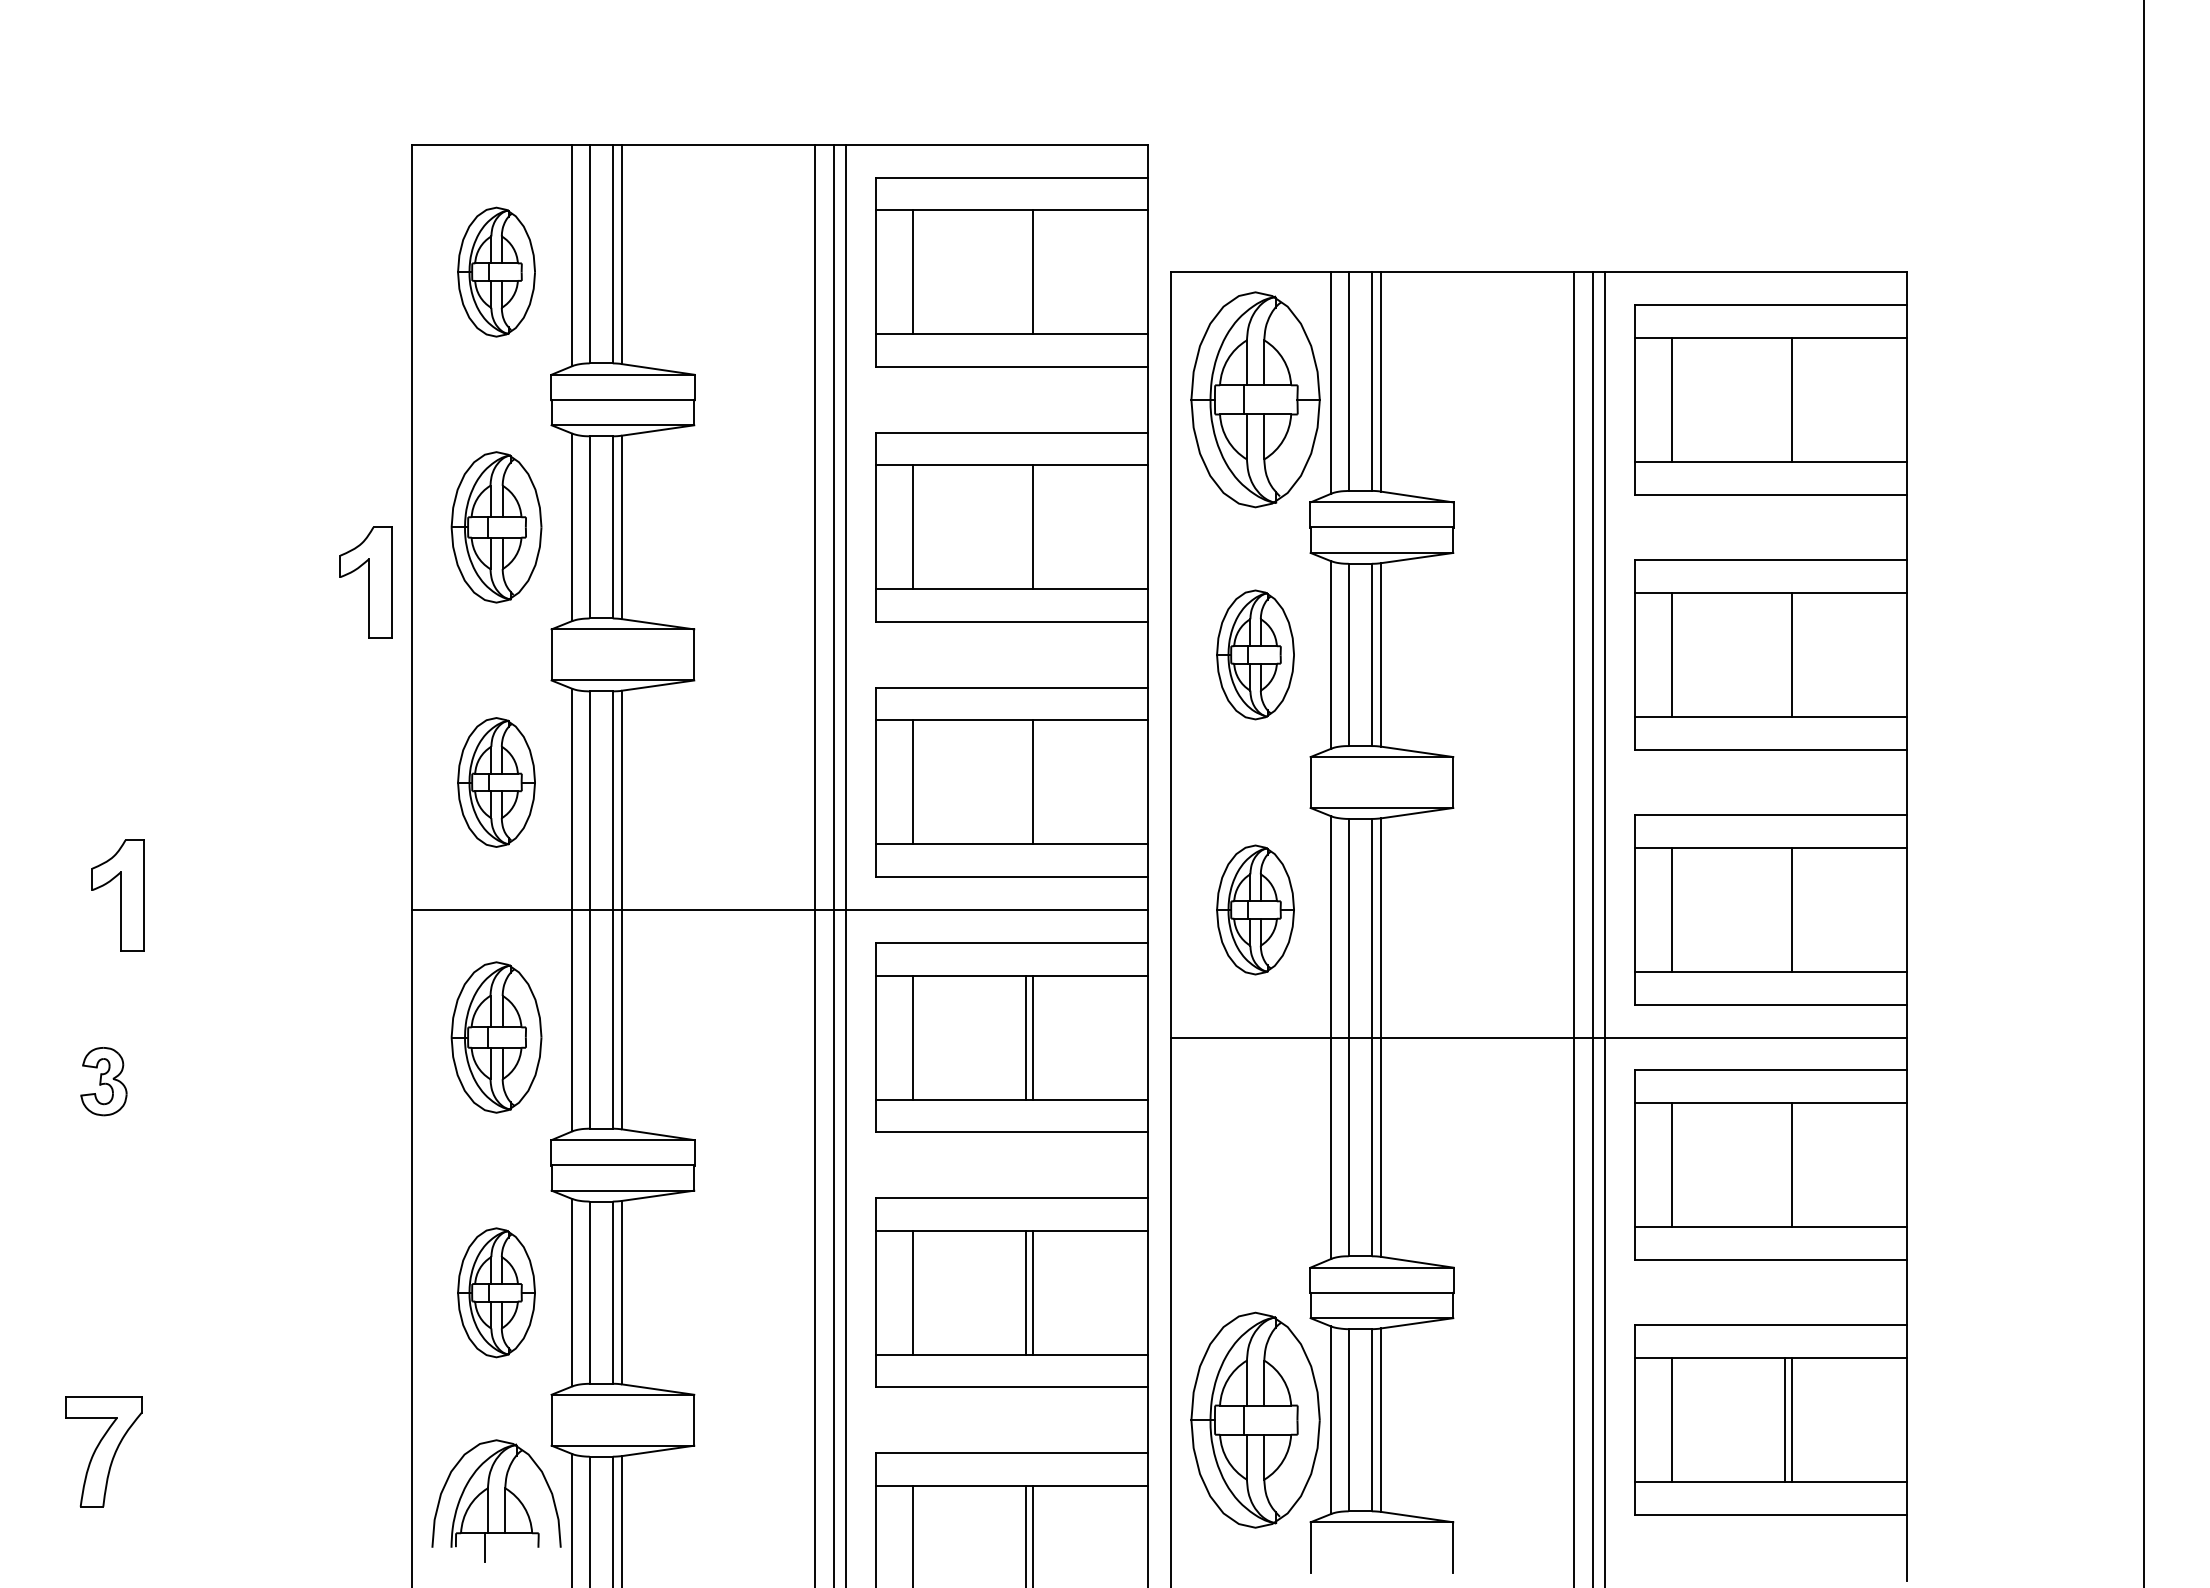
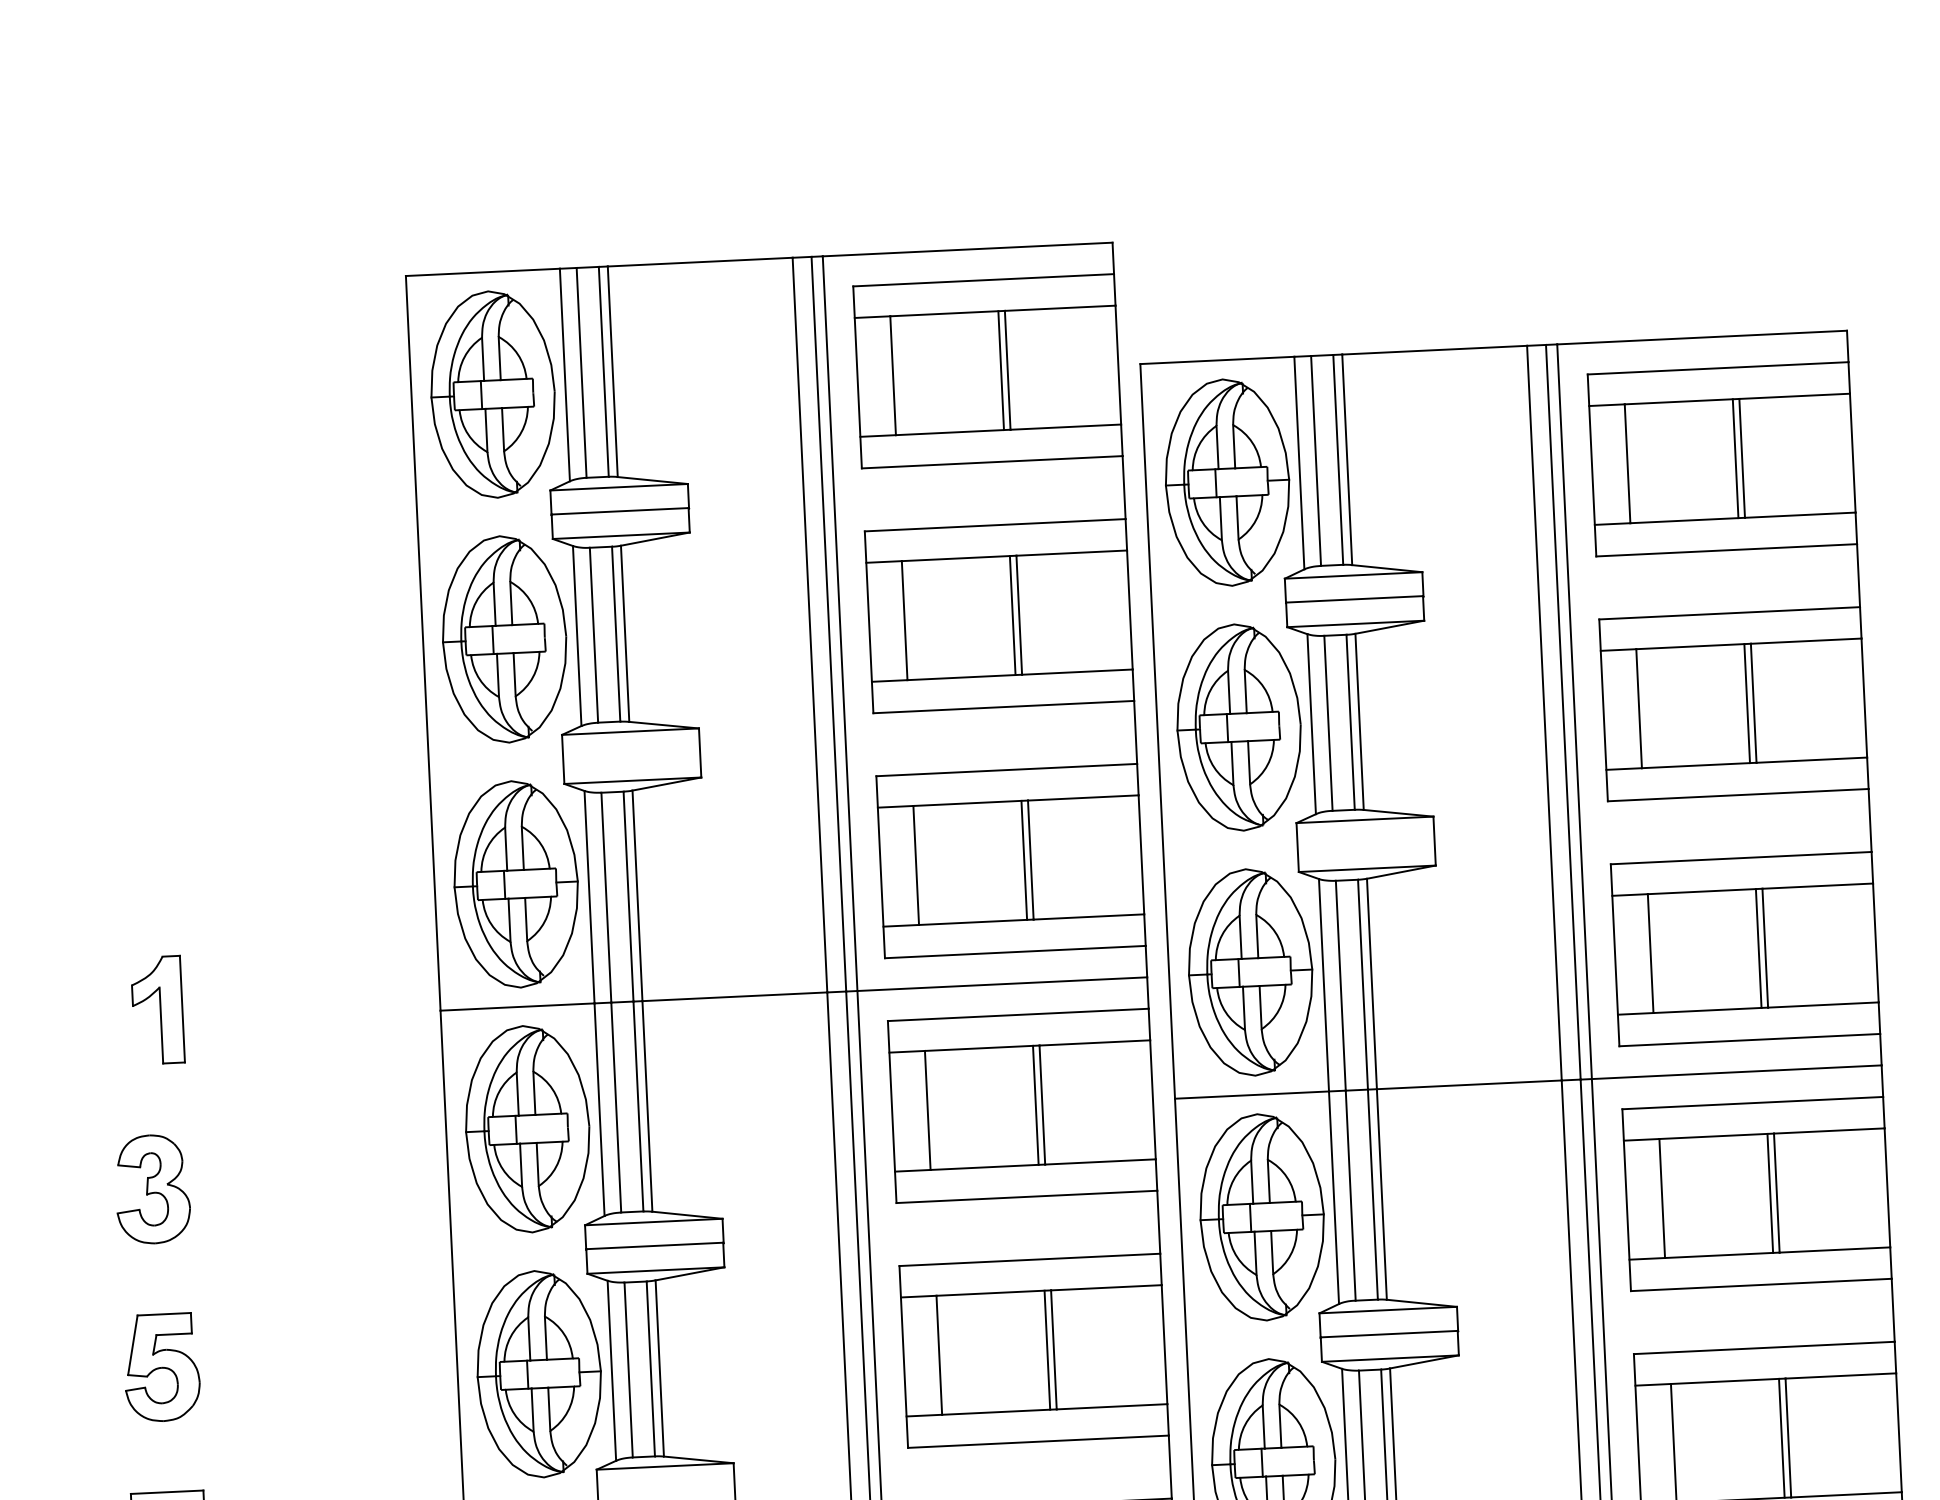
part: (496, 271) -> (492, 393), size x1.67
line: (1025, 272) -> (1000, 370), added
line: (1784, 399) -> (1735, 458), added
part: (496, 527) -> (504, 639), size x1.43
line: (1025, 527) -> (1012, 615), added
part: (365, 582) -> (381, 698), removed
part: (1255, 654) -> (1238, 727), size x1.67
line: (1784, 654) -> (1746, 703), added
part: (496, 782) -> (516, 884), size x1.67
line: (1025, 782) -> (1023, 860), added
part: (1255, 909) -> (1250, 971), size x1.67
line: (1784, 909) -> (1758, 948), added
part: (496, 1037) -> (527, 1129), size x1.43
part: (103, 1081) -> (152, 1189), size x1.67
part: (1255, 1164) -> (1262, 1216), added
line: (1784, 1165) -> (1769, 1193), added
part: (104, 1267) -> (161, 1367), added
part: (496, 1292) -> (539, 1374), size x1.67

